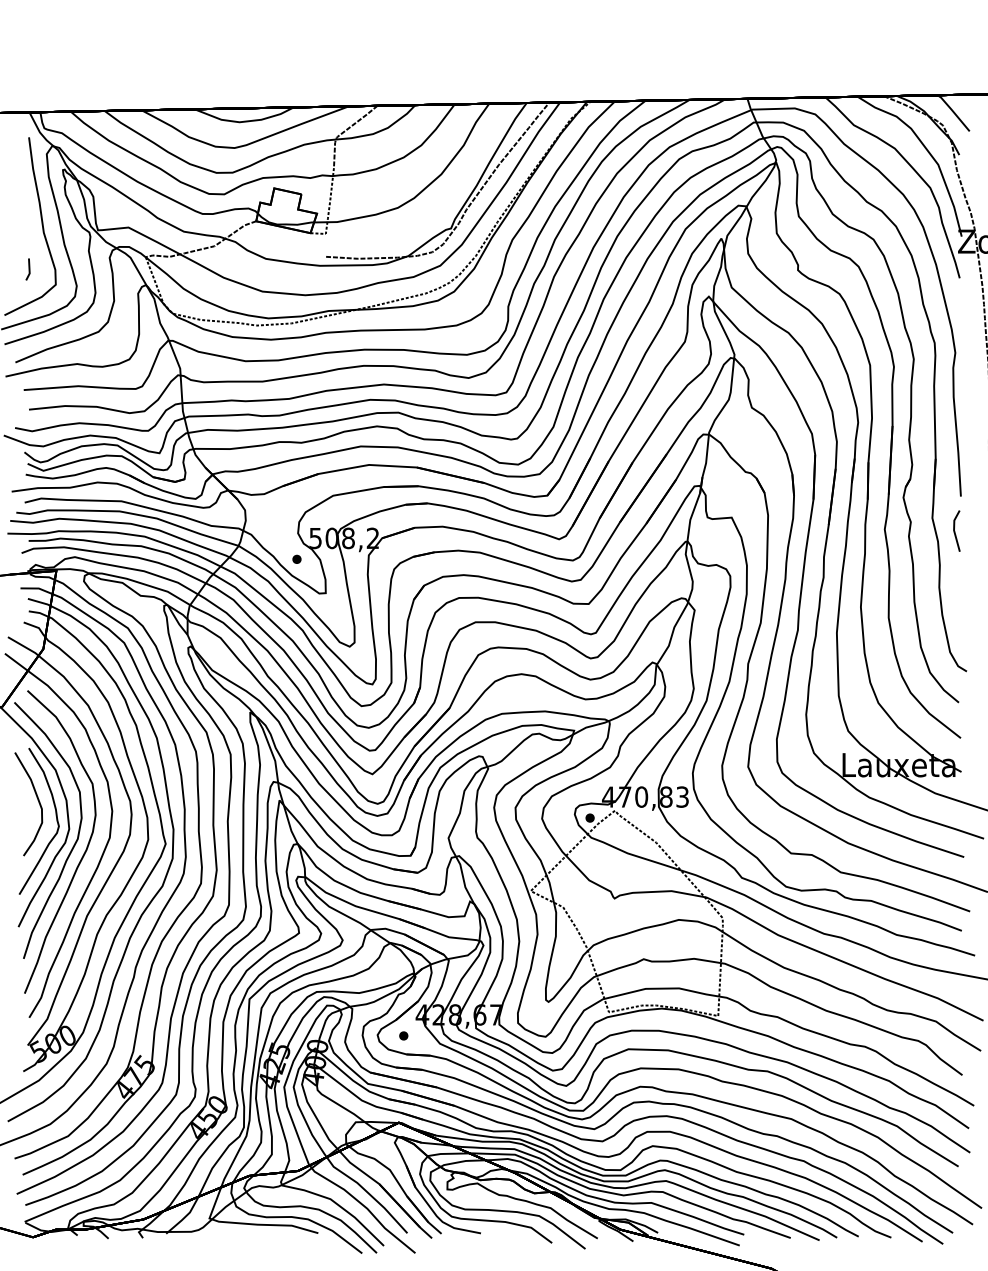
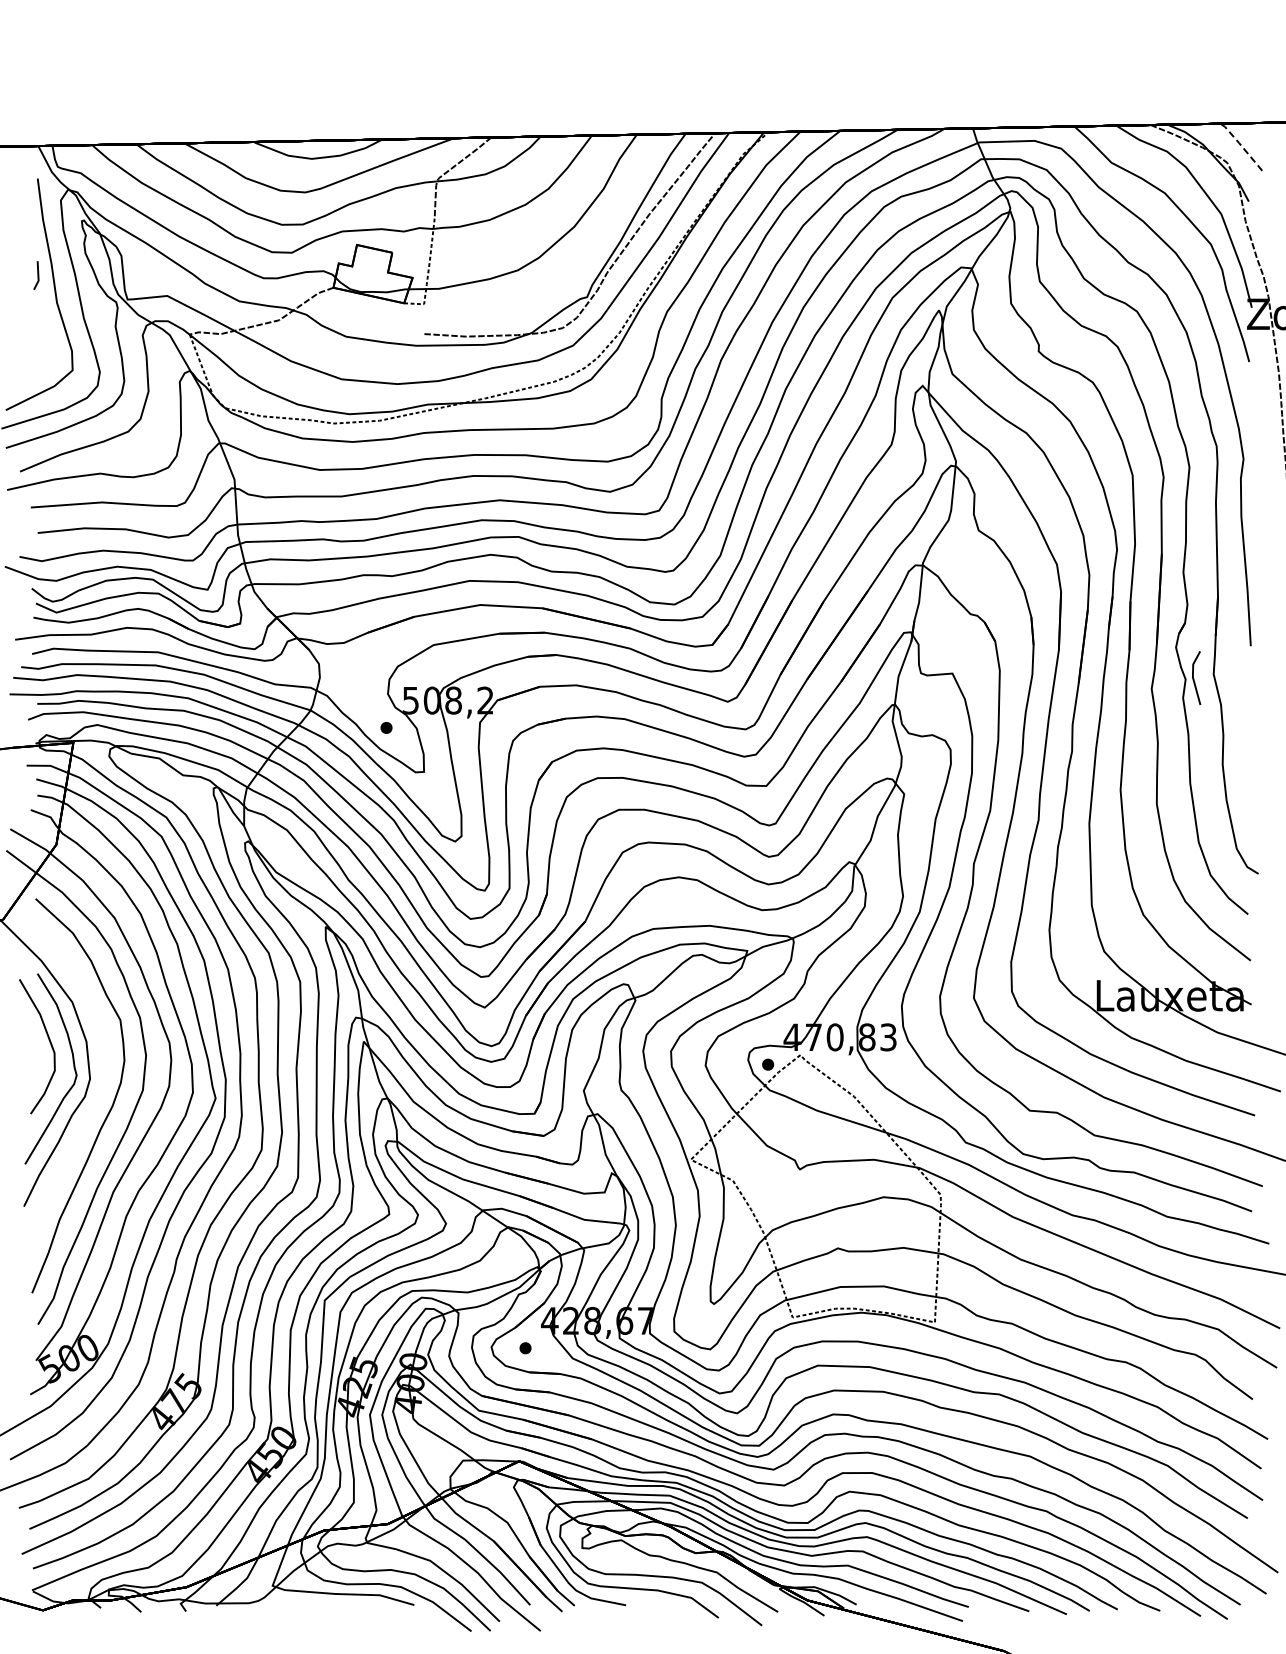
line: (952, 111) -> (1240, 145), solid -> dashed
line: (28, 269) -> (37, 275), moved
line: (955, 531) -> (1194, 678), moved
curve: (74, 844) -> (96, 1098), removed

